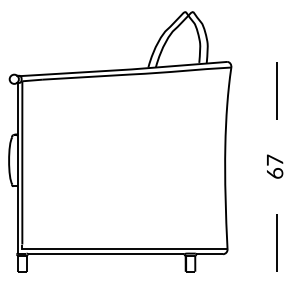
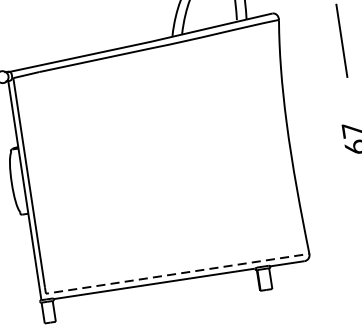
line: (122, 249) -> (174, 274), solid -> dashed

